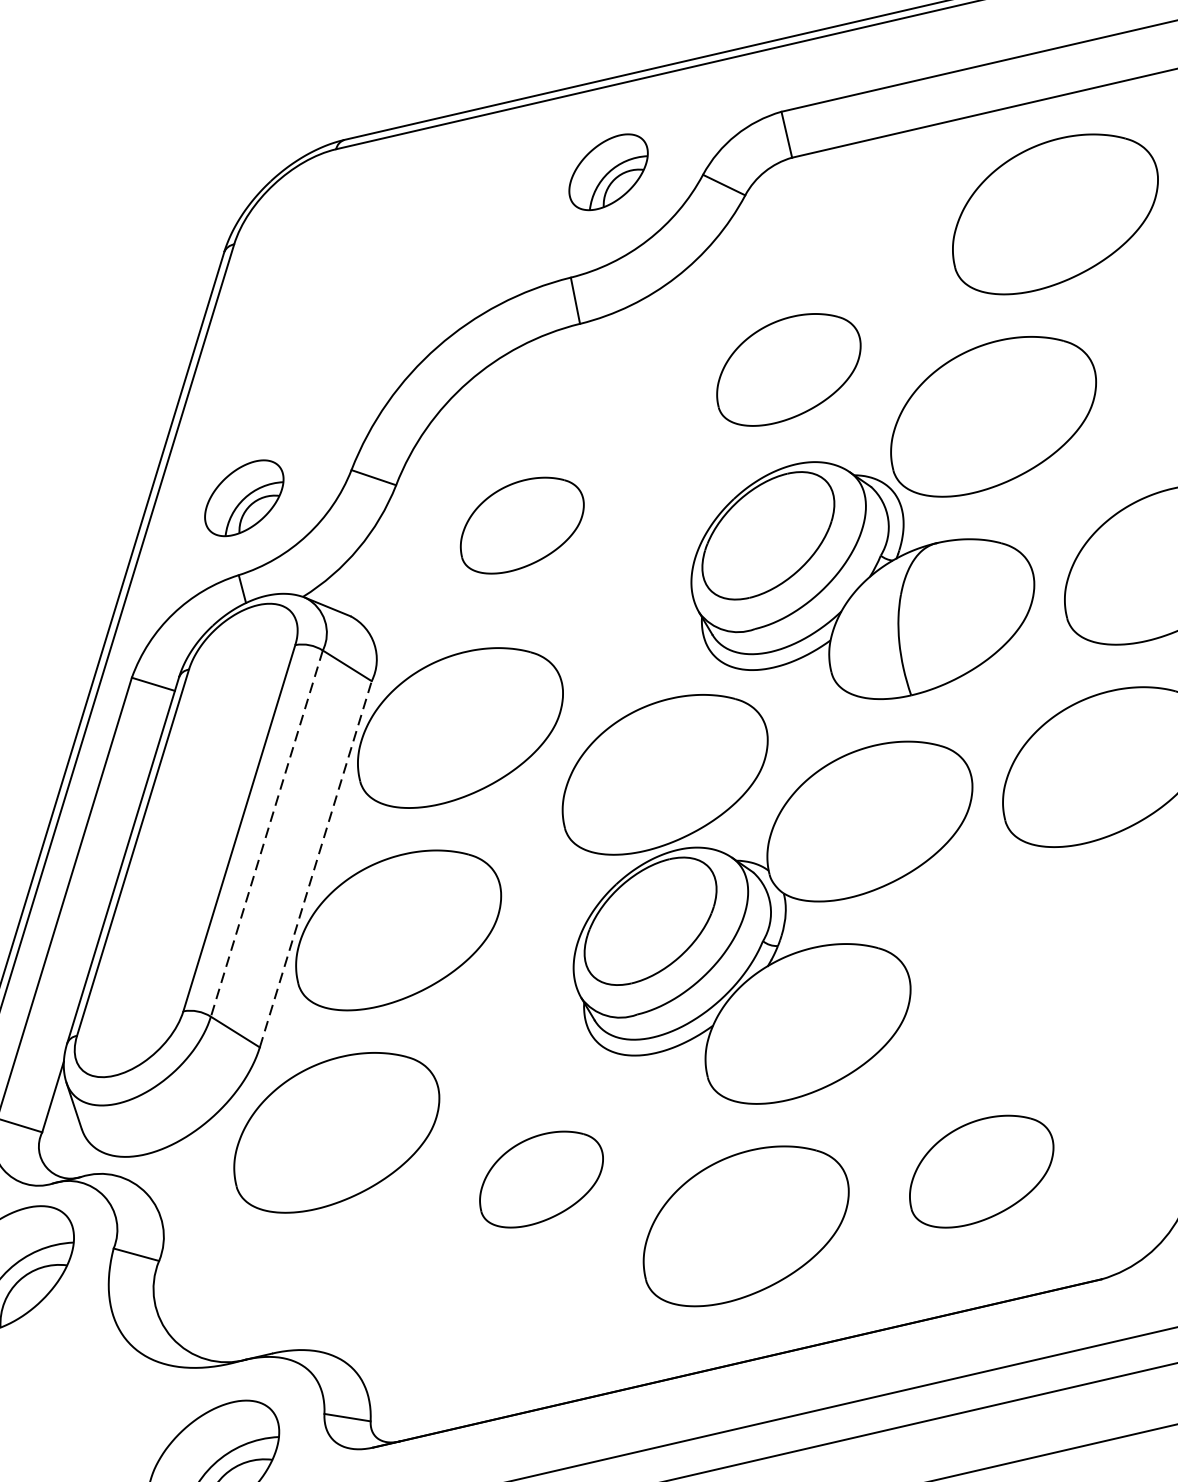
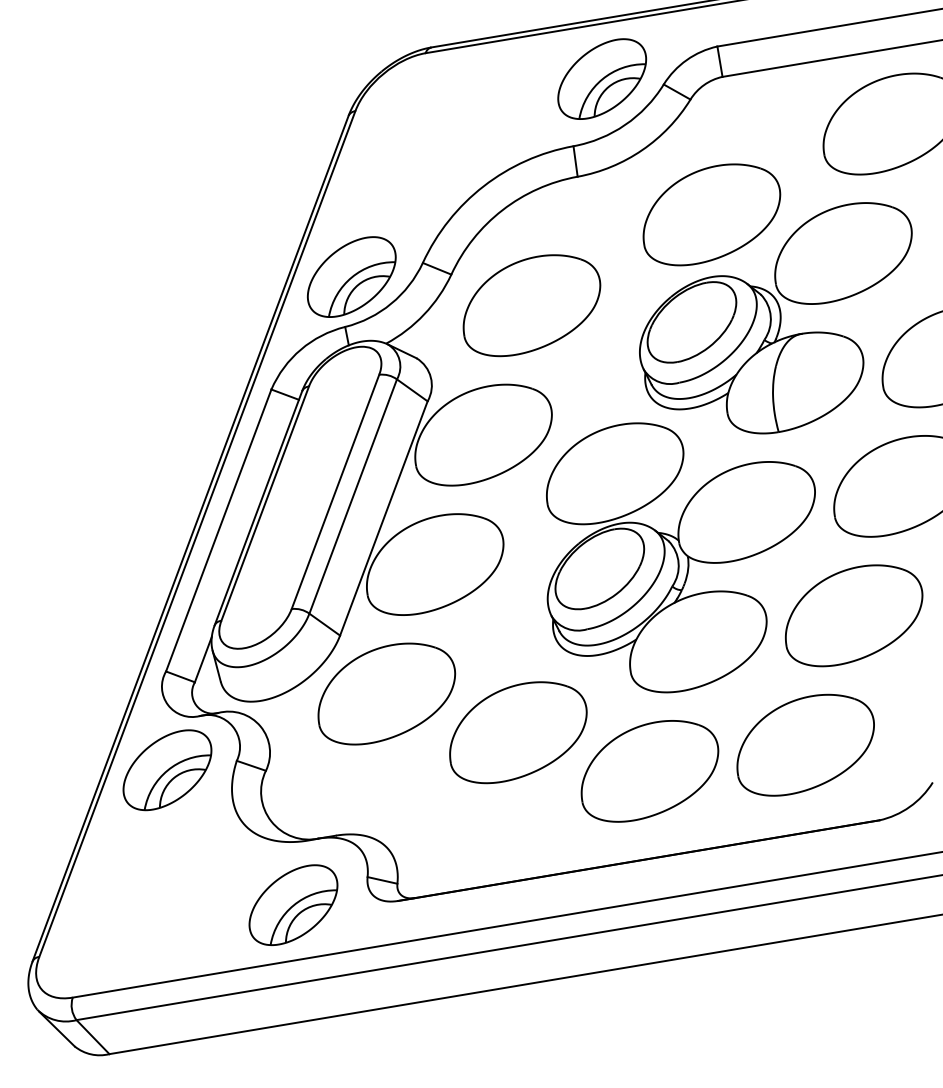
part: (608, 171) -> (602, 78), size x1.67
part: (788, 369) -> (711, 214), size x1.43
part: (243, 497) -> (351, 276), size x1.67
part: (521, 524) -> (531, 305), size x1.67
line: (267, 835) -> (353, 497), dashed -> solid
line: (316, 864) -> (384, 518), dashed -> solid
part: (1044, 968) -> (854, 615), added
part: (981, 1170) -> (805, 744), size x1.43
part: (541, 1178) -> (518, 732), size x1.67

